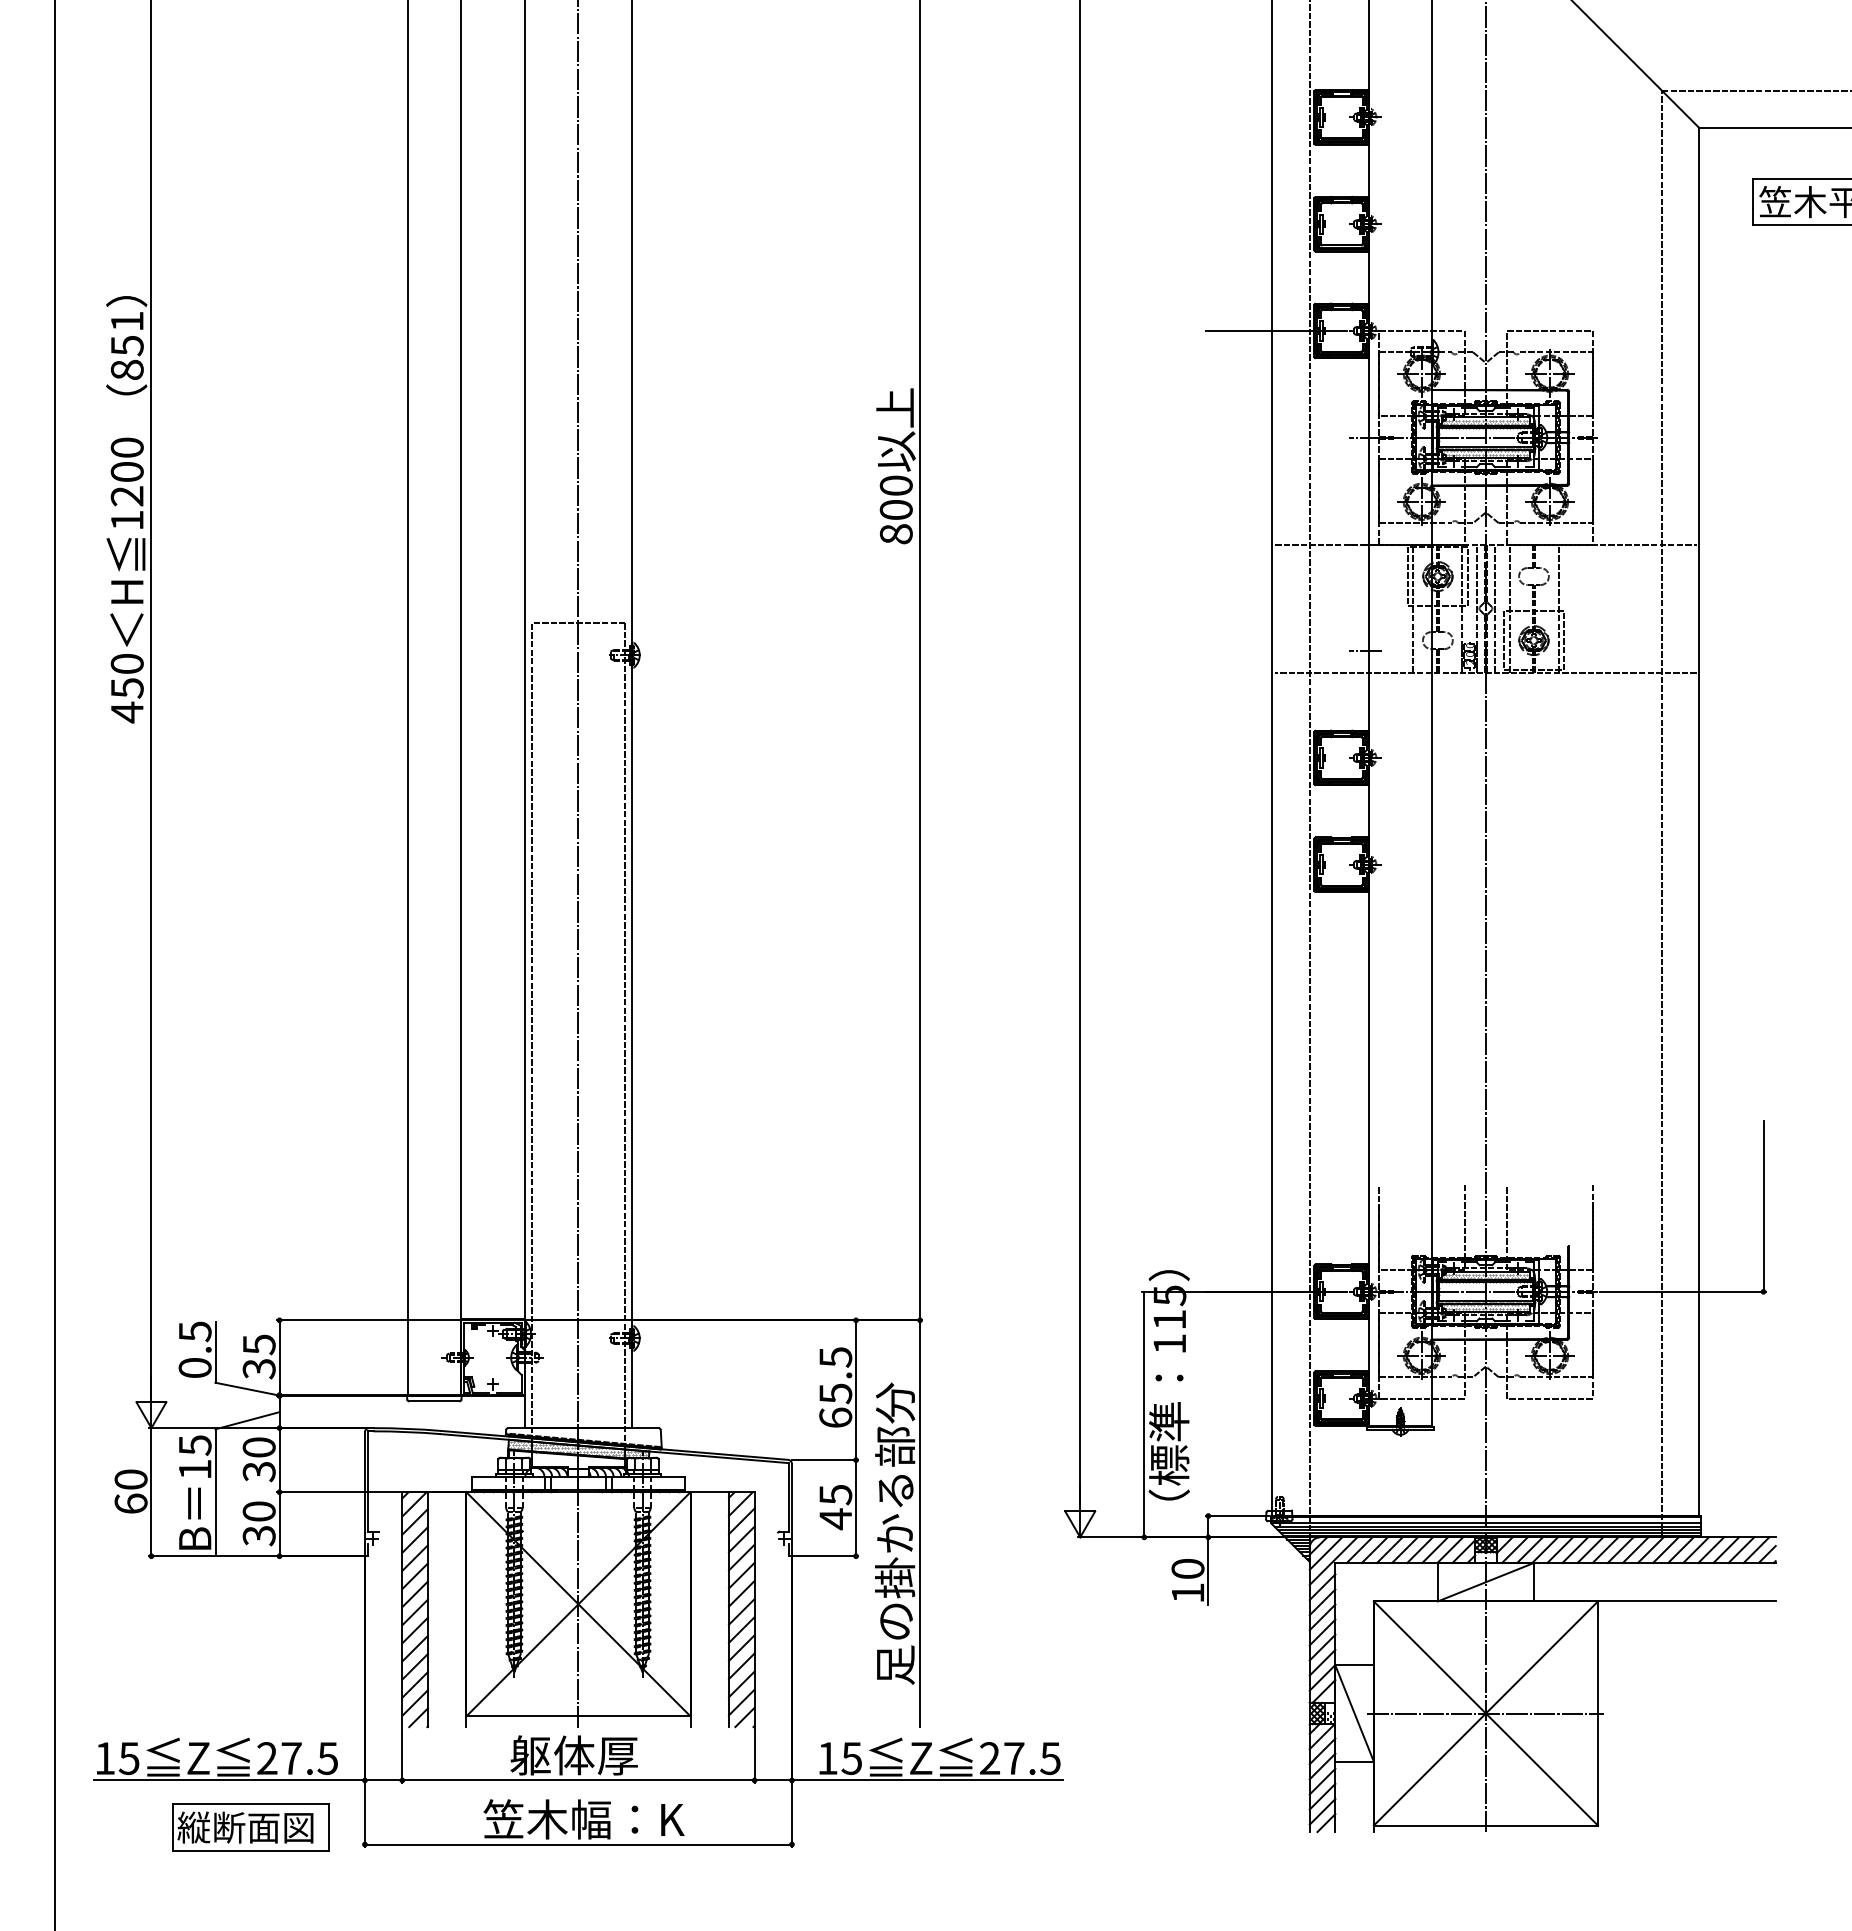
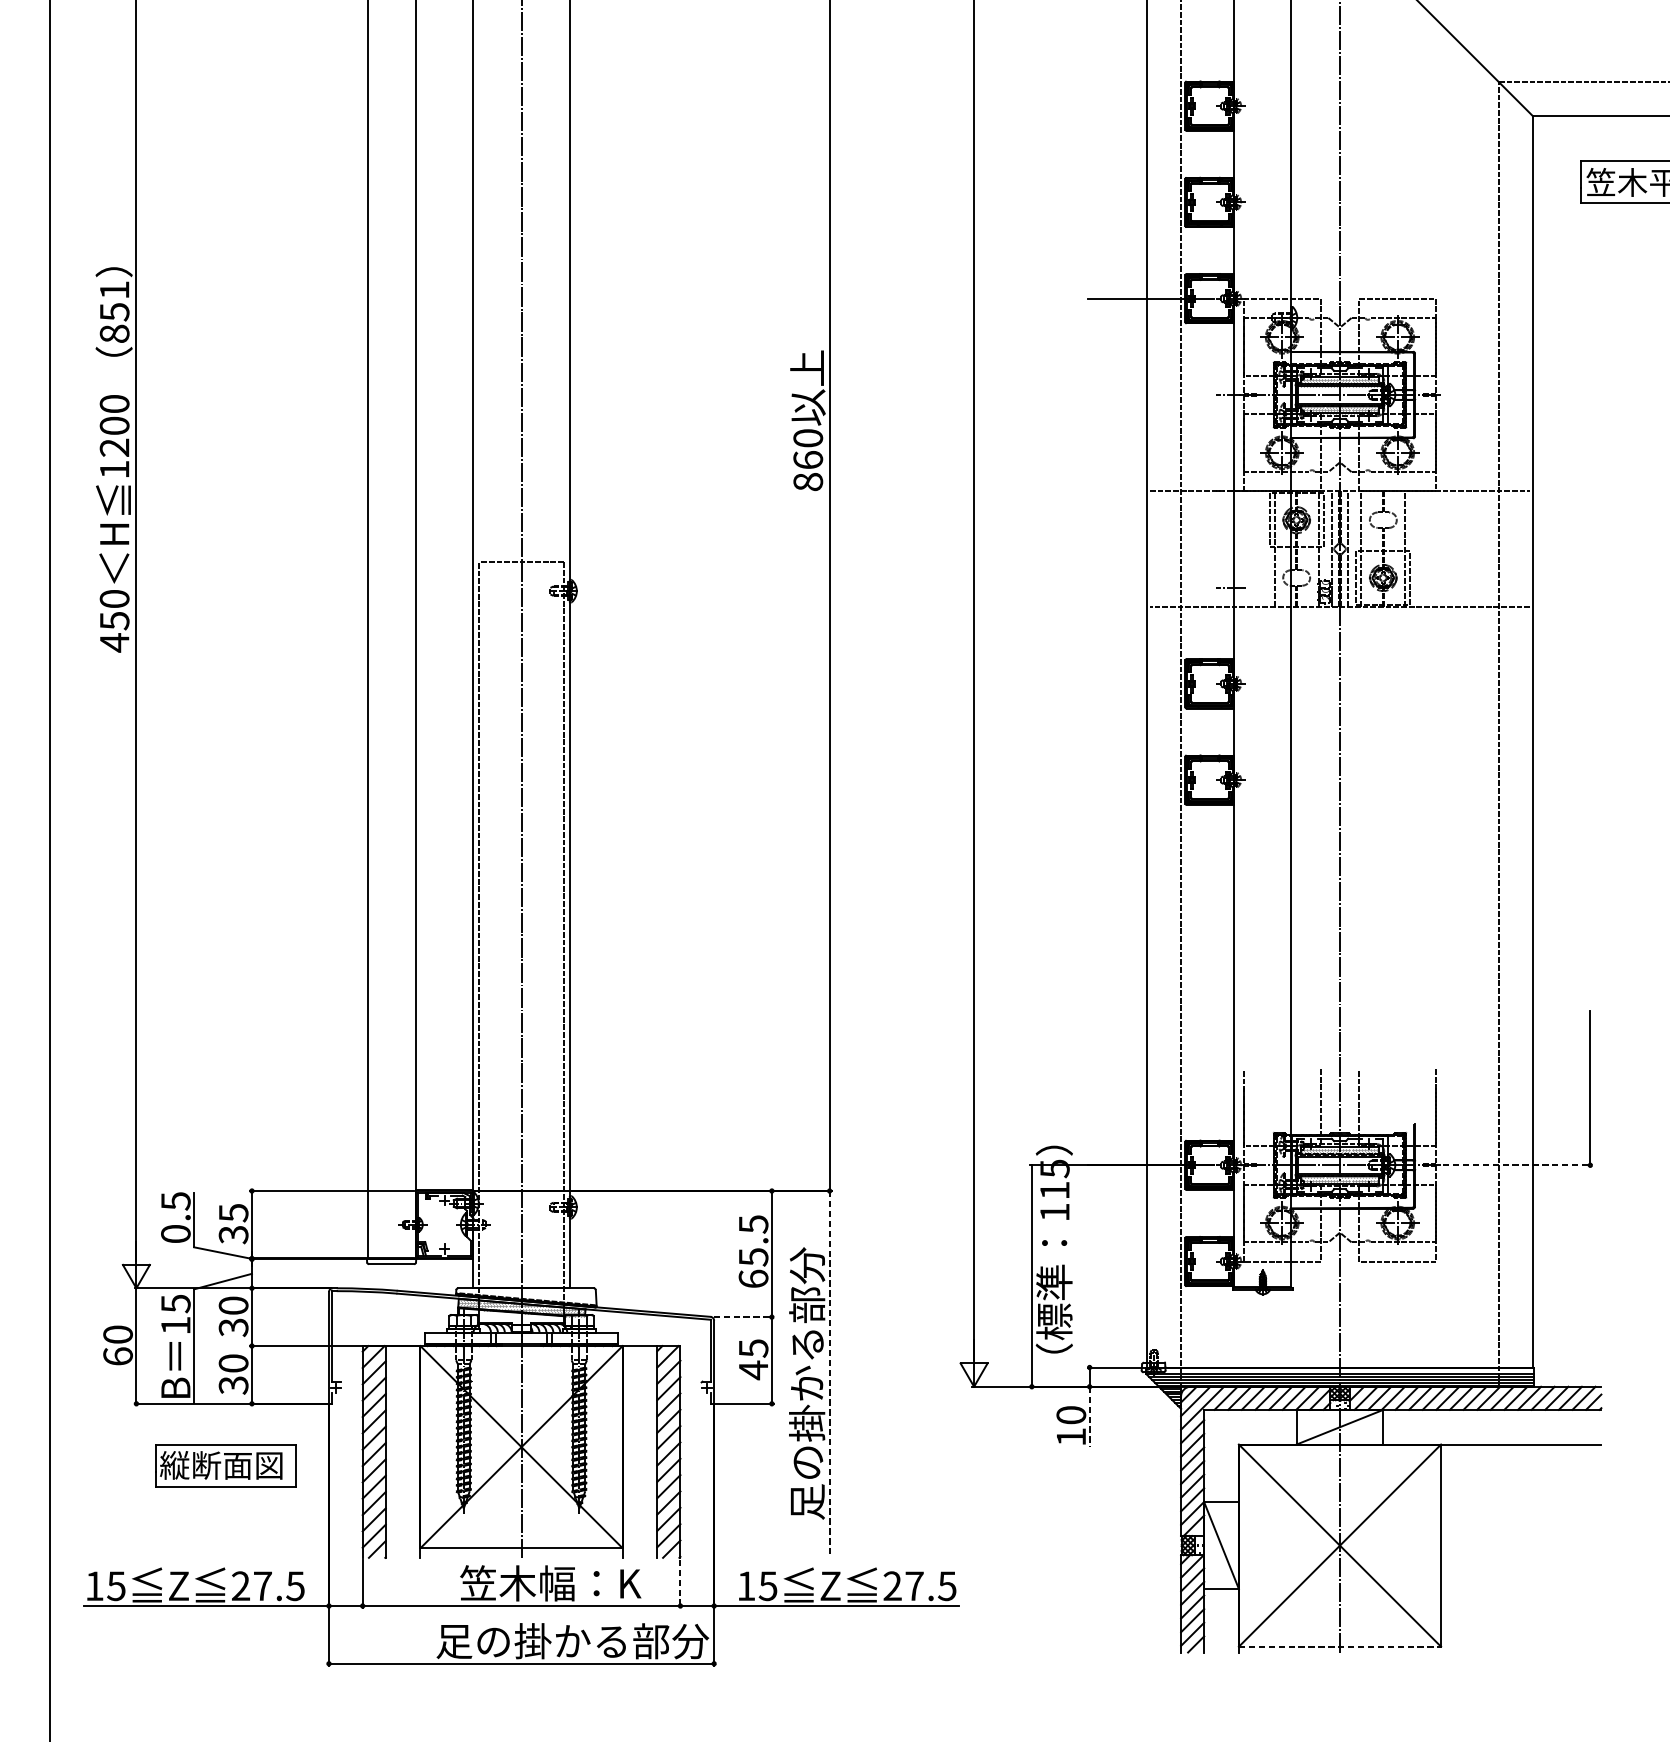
text: (895, 509) -> (807, 459), 800 -> 860
line: (1682, 1291) -> (1517, 1165), solid -> dashed
line: (825, 1460) -> (744, 1317), solid -> dashed
line: (920, 1524) -> (830, 1375), solid -> dashed
line: (1208, 1571) -> (1089, 1417), solid -> dashed
line: (1485, 1713) -> (1339, 1545), removed
text: (610, 1755) -> (550, 1583), 躯体厚 -> 笠木幅：K
line: (754, 1755) -> (680, 1583), solid -> dashed
text: (634, 1819) -> (572, 1641), 笠木幅：K -> 足の掛かる部分
line: (1486, 1825) -> (1340, 1646), solid -> dashed
part: (250, 1827) -> (225, 1465), moved

